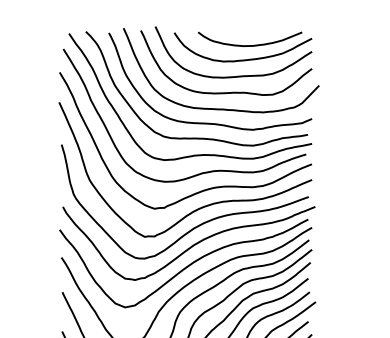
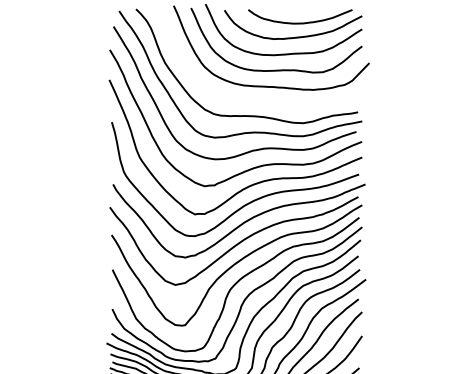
curve: (210, 122) -> (260, 100), removed

